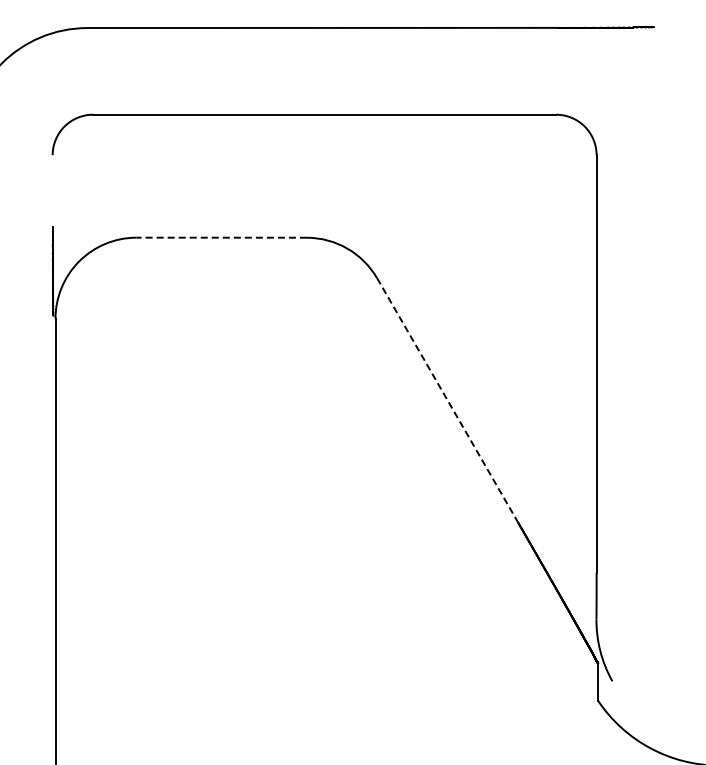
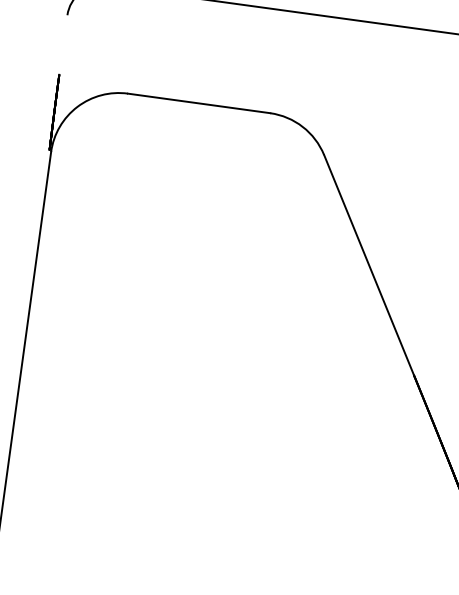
line: (221, 237) -> (198, 103), dashed -> solid
line: (447, 400) -> (368, 265), dashed -> solid

